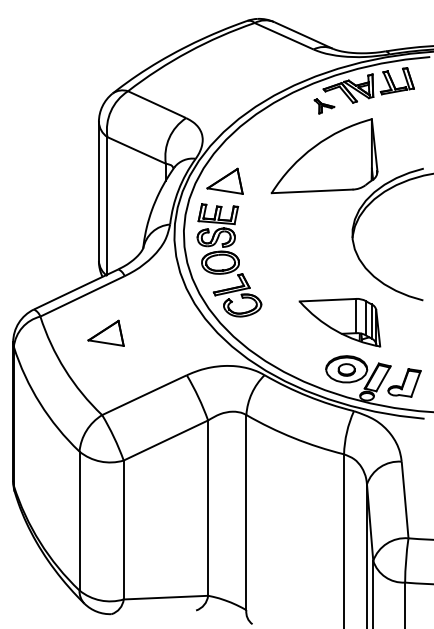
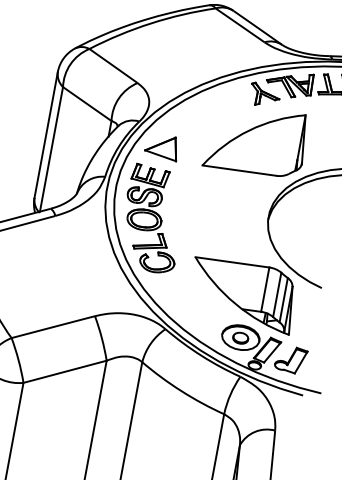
part: (324, 106) -> (264, 95), size x1.67
part: (339, 322) -> (242, 294), size x1.43
part: (105, 332) -> (28, 263), removed

